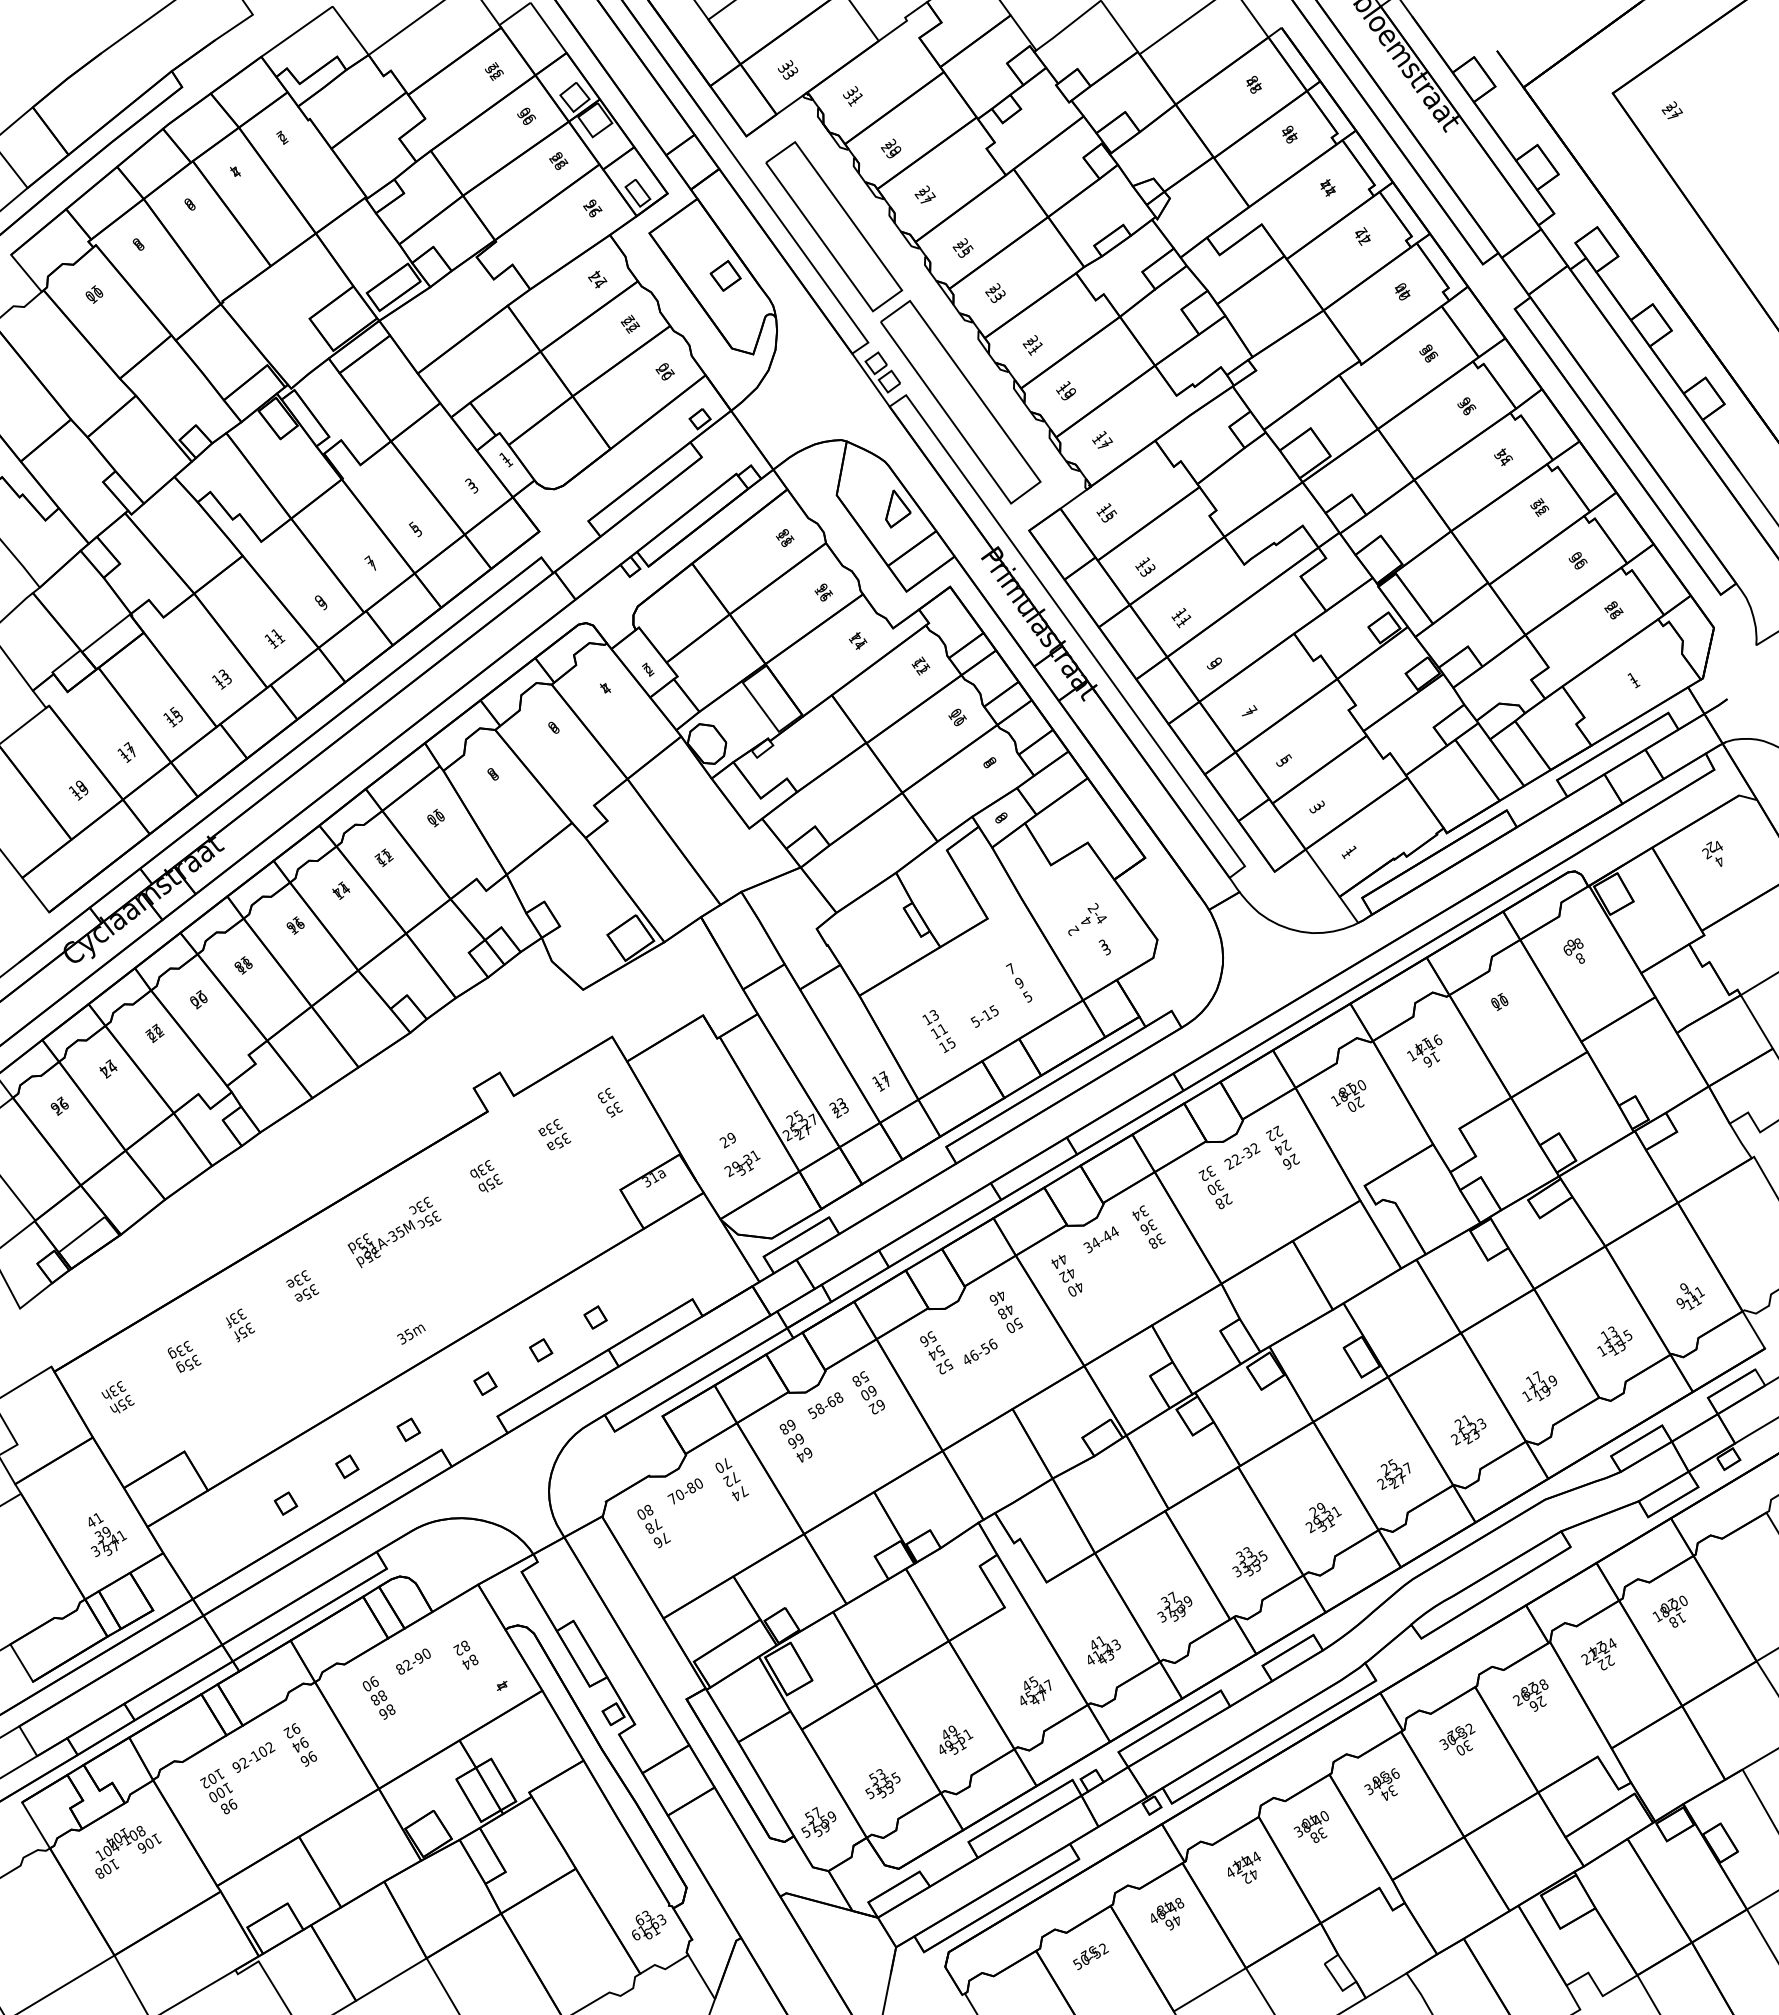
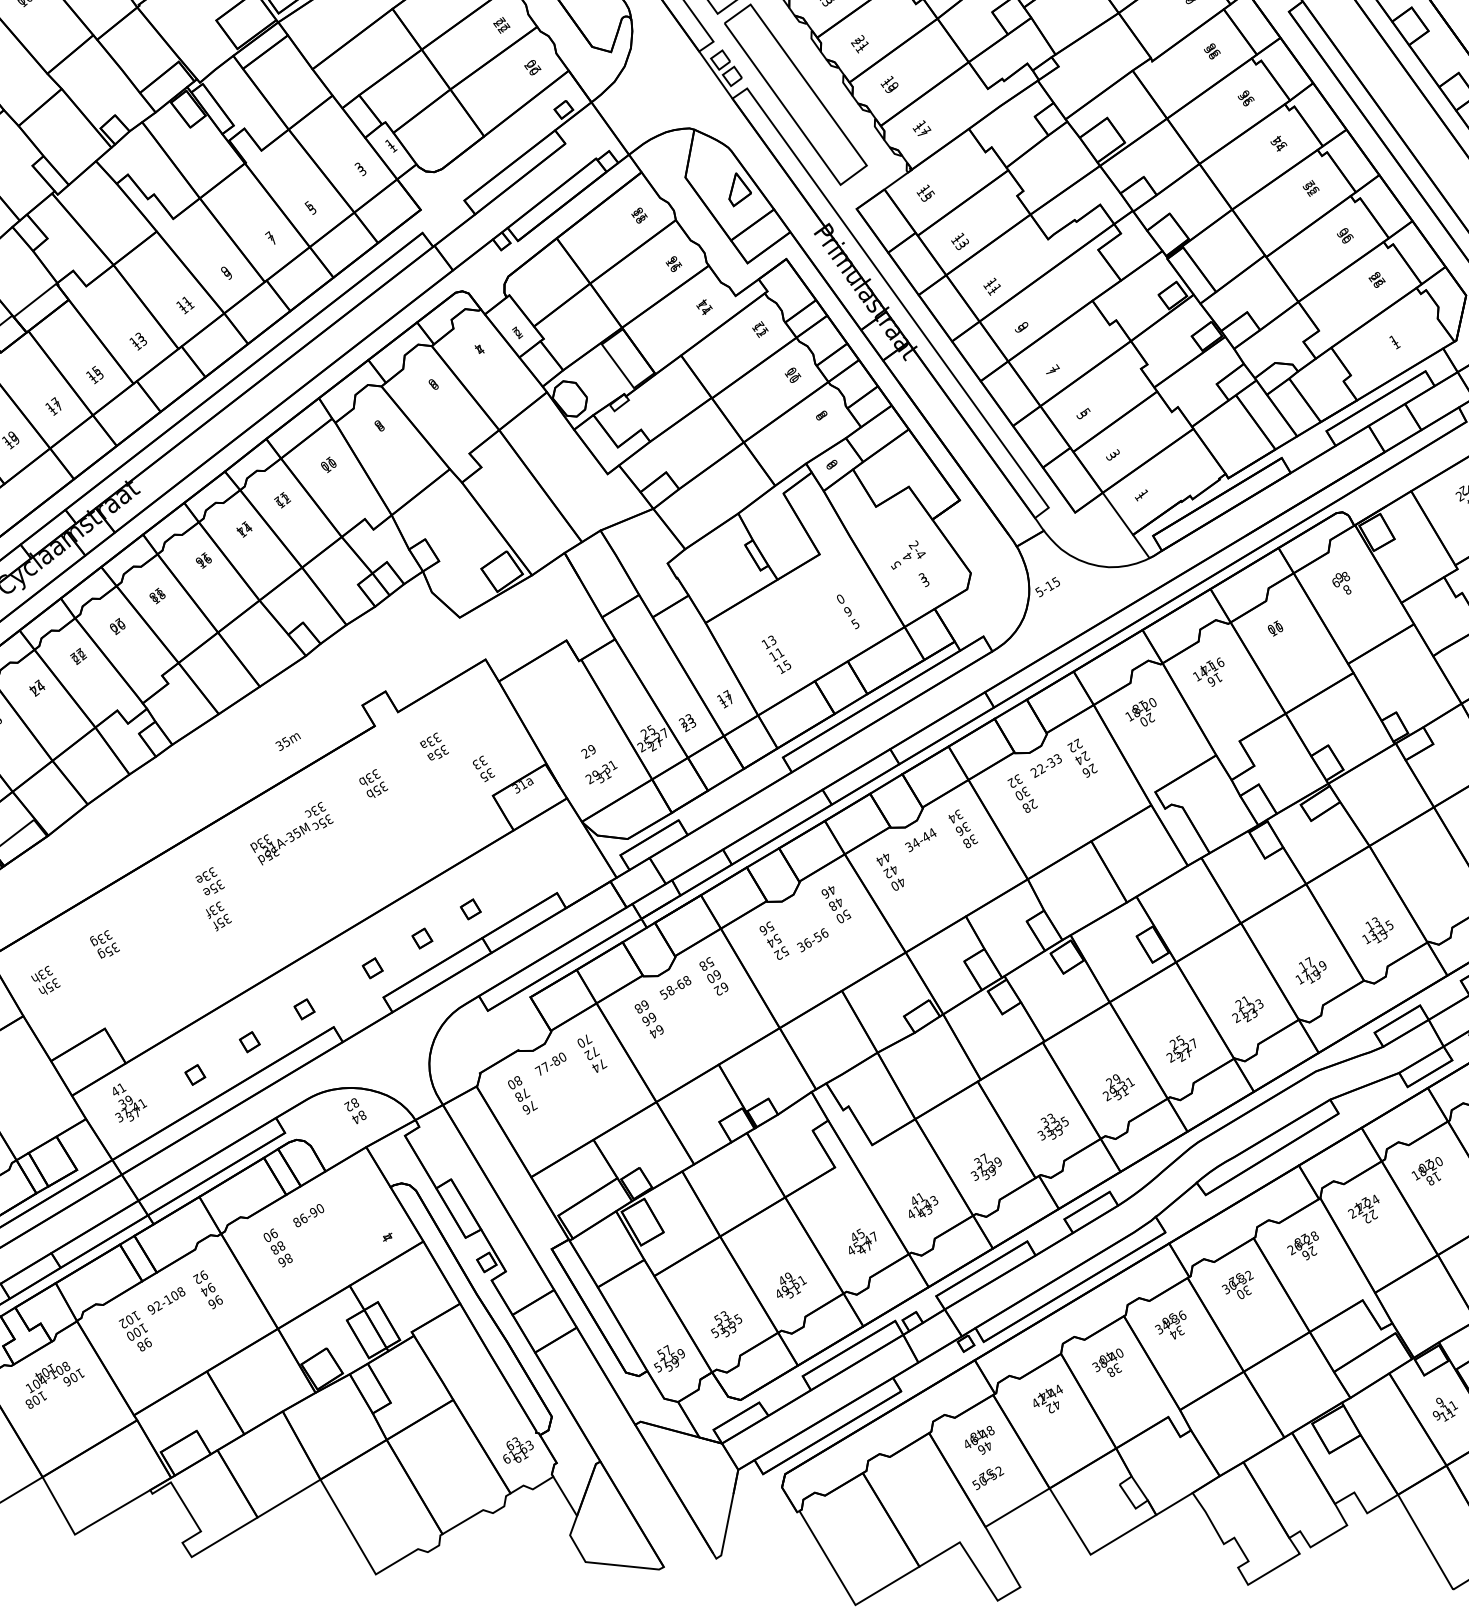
text: (1073, 930) -> (896, 564), 2 -> 5
text: (1010, 968) -> (840, 598), 7 -> 0
text: (984, 1016) -> (1047, 587), moved
text: (610, 1102) -> (484, 768), moved
text: (1255, 1148) -> (1058, 758), 22-32 -> 22-33
text: (1690, 1296) -> (1445, 1409), moved
text: (240, 1325) -> (218, 916), moved
text: (411, 1334) -> (288, 742), moved
text: (966, 1359) -> (800, 946), 46-56 -> 36-56
text: (679, 1494) -> (545, 1066), 70-80 -> 77-80
text: (107, 1534) -> (129, 1102), moved
text: (465, 1654) -> (355, 1110), moved
text: (407, 1664) -> (303, 1218), 82-90 -> 86-90
text: (270, 1747) -> (181, 1292), 92-102 -> 92-108
text: (1090, 1956) -> (987, 1478), moved

